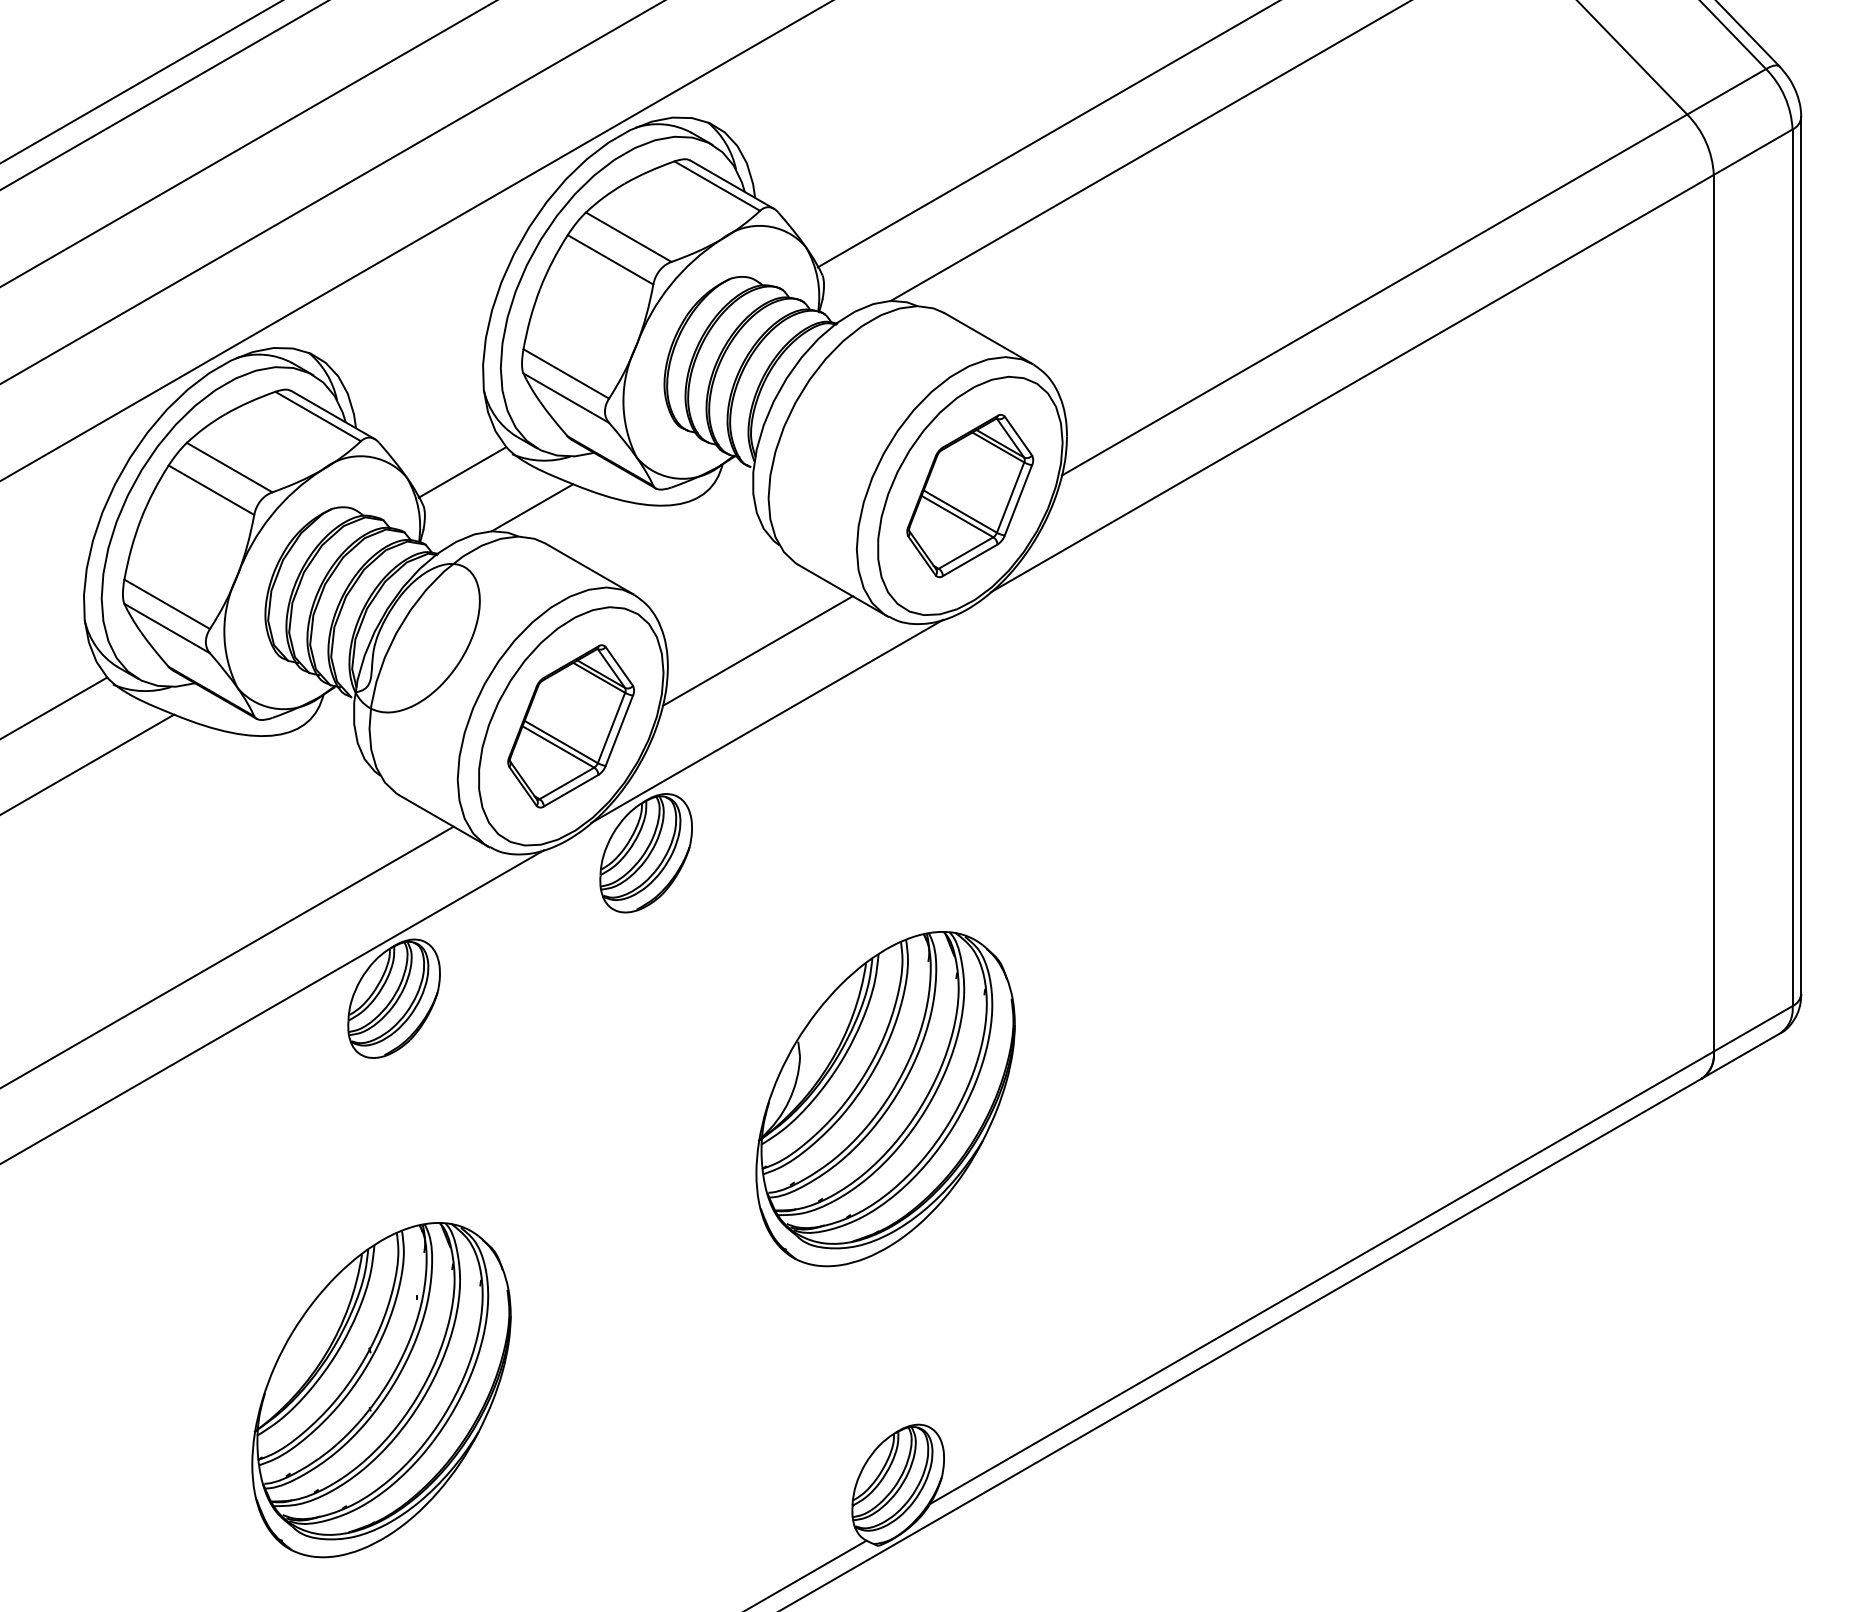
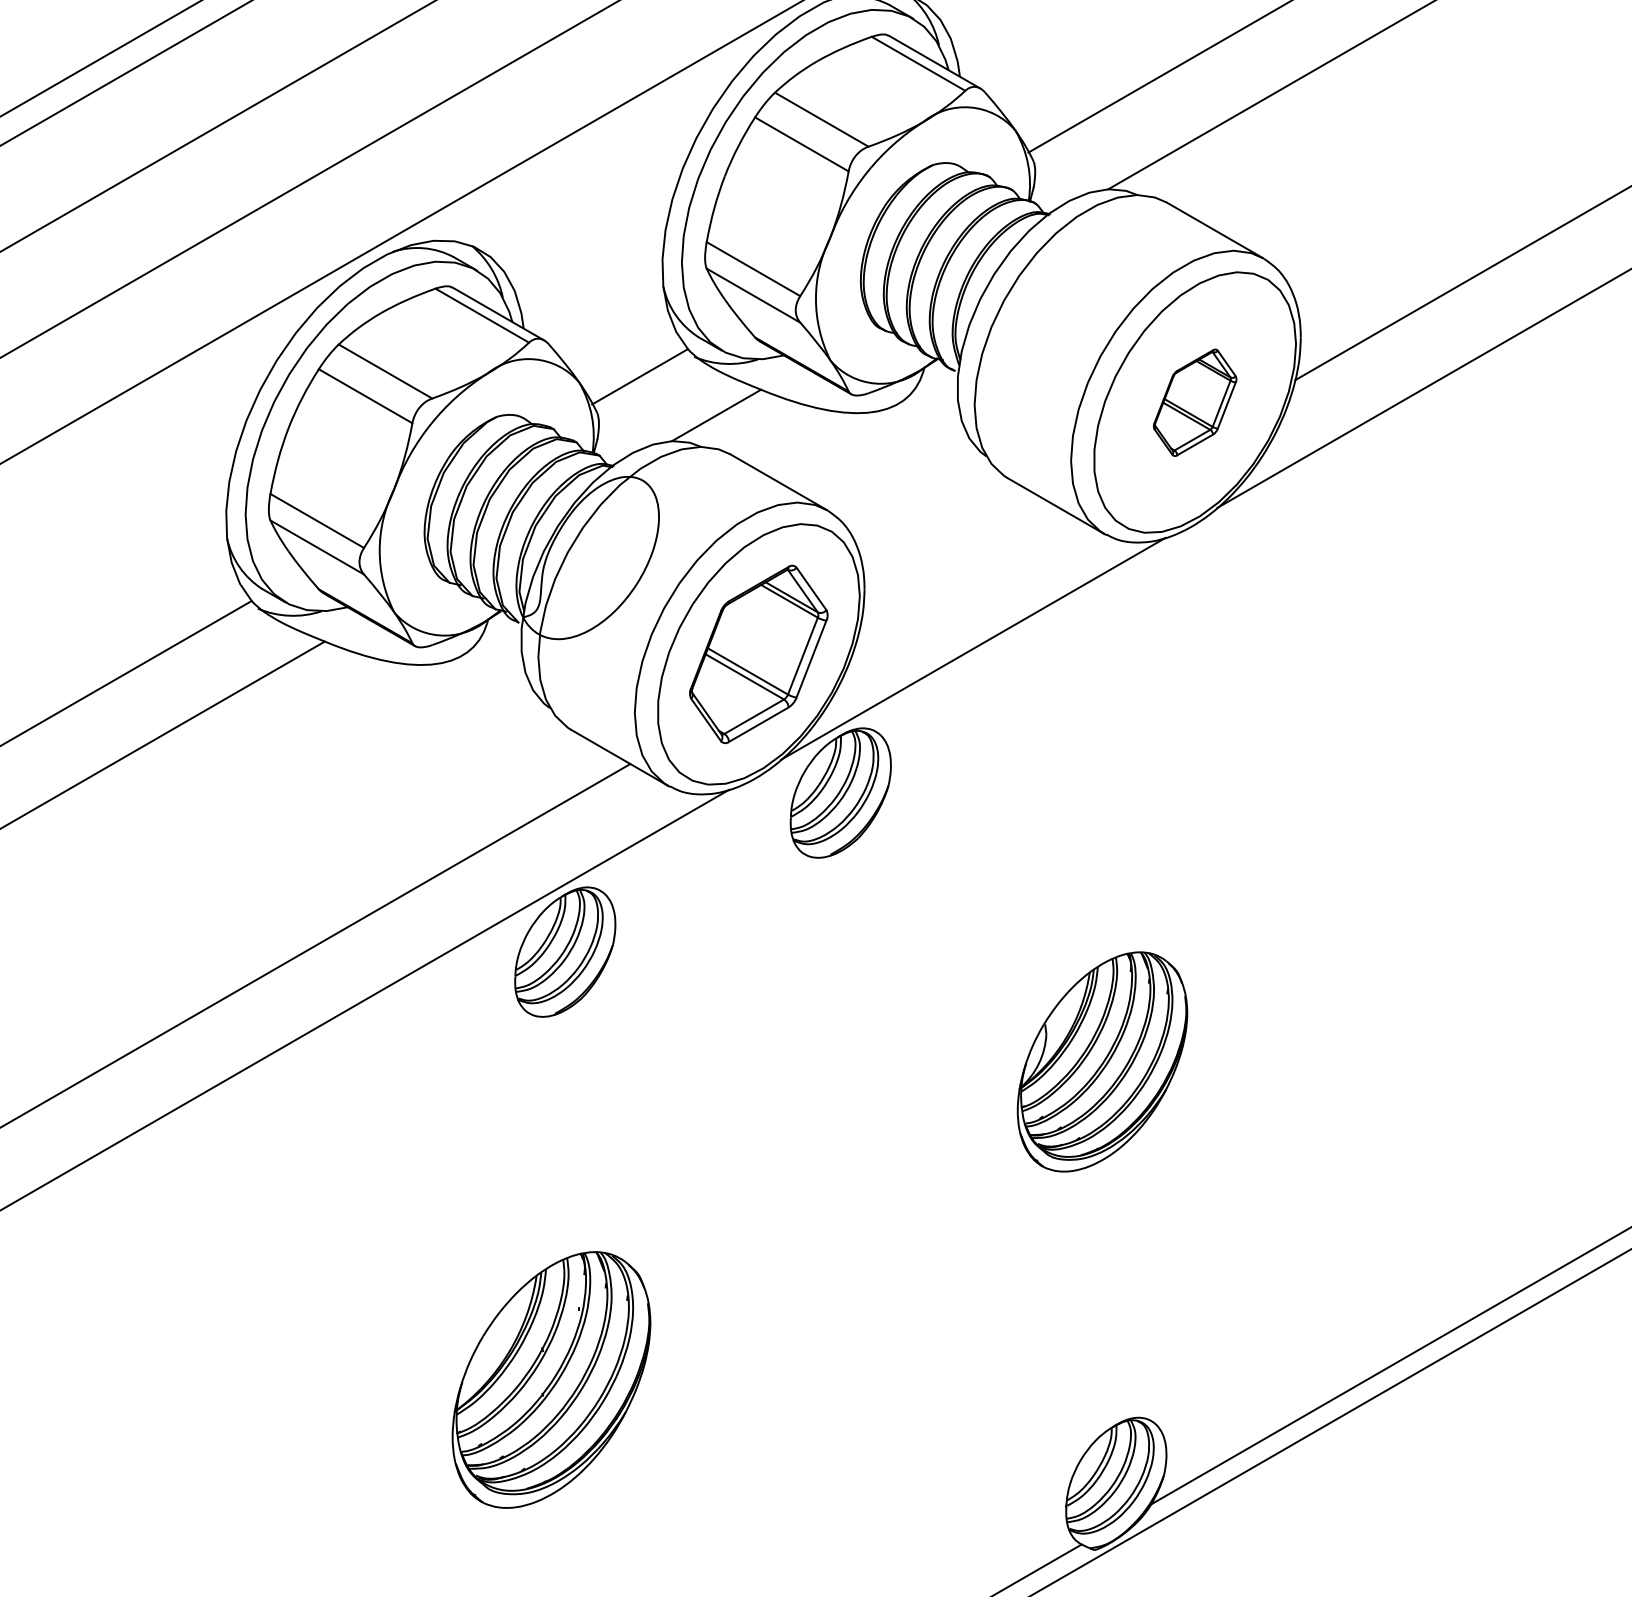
part: (970, 496) -> (1195, 403), size x0.6
line: (757, 650) -> (962, 571), removed
part: (885, 1099) -> (1102, 1062), size x0.6
part: (381, 1390) -> (551, 1380), size x0.7

